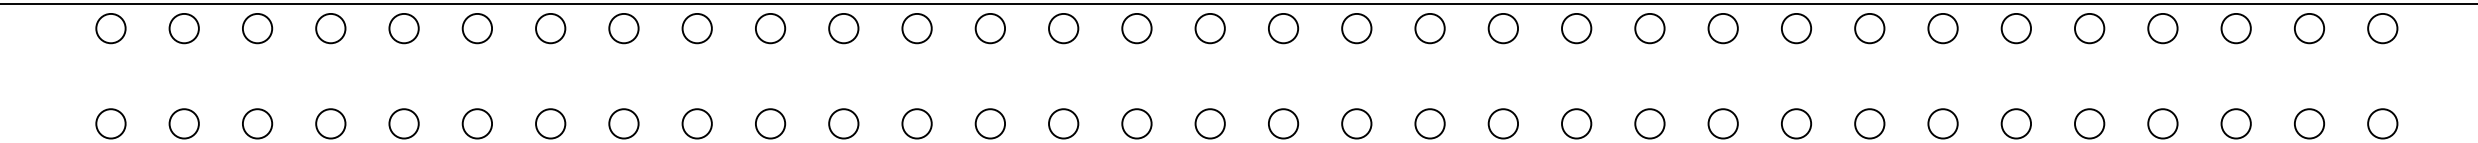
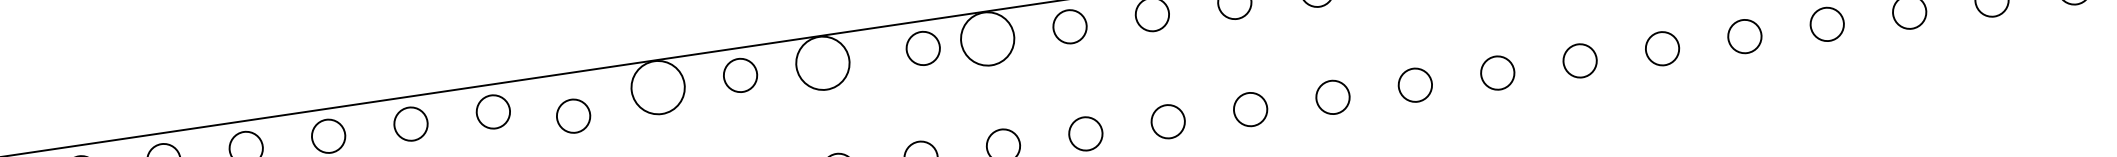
circle: (550, 28) -> (573, 116), moved
circle: (623, 28) -> (657, 87), size x1.6
circle: (770, 28) -> (822, 63), size x1.6
circle: (843, 28) -> (922, 48), moved
circle: (916, 28) -> (986, 38), size x1.6

